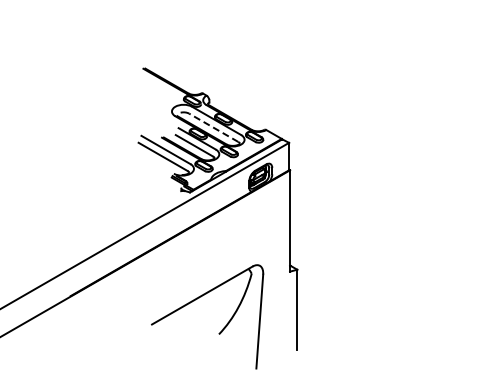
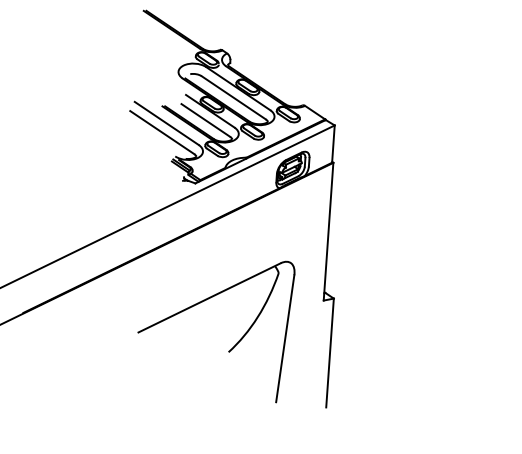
line: (213, 127) -> (233, 97), dashed -> solid
part: (222, 328) -> (233, 344), moved

